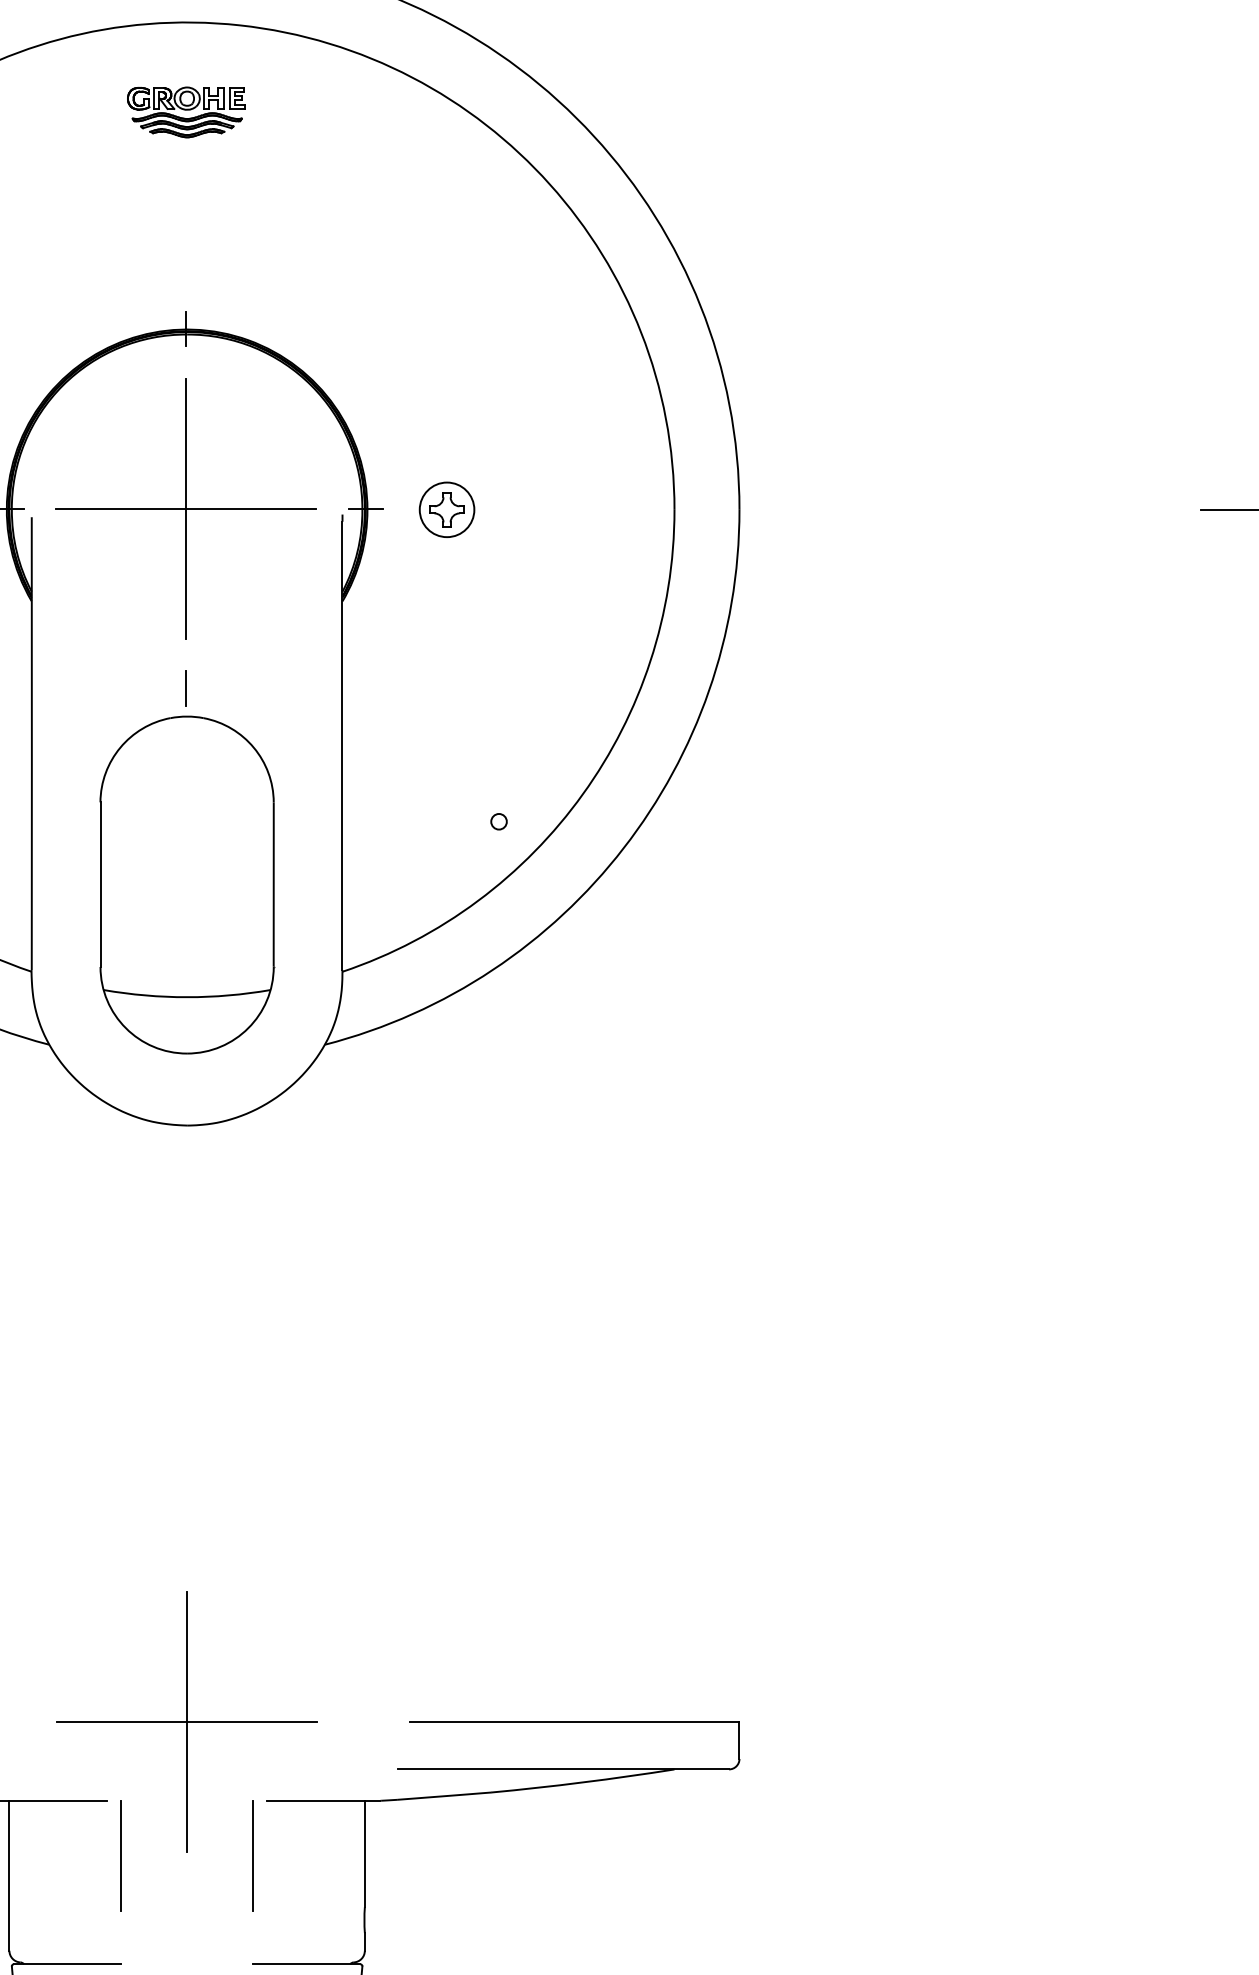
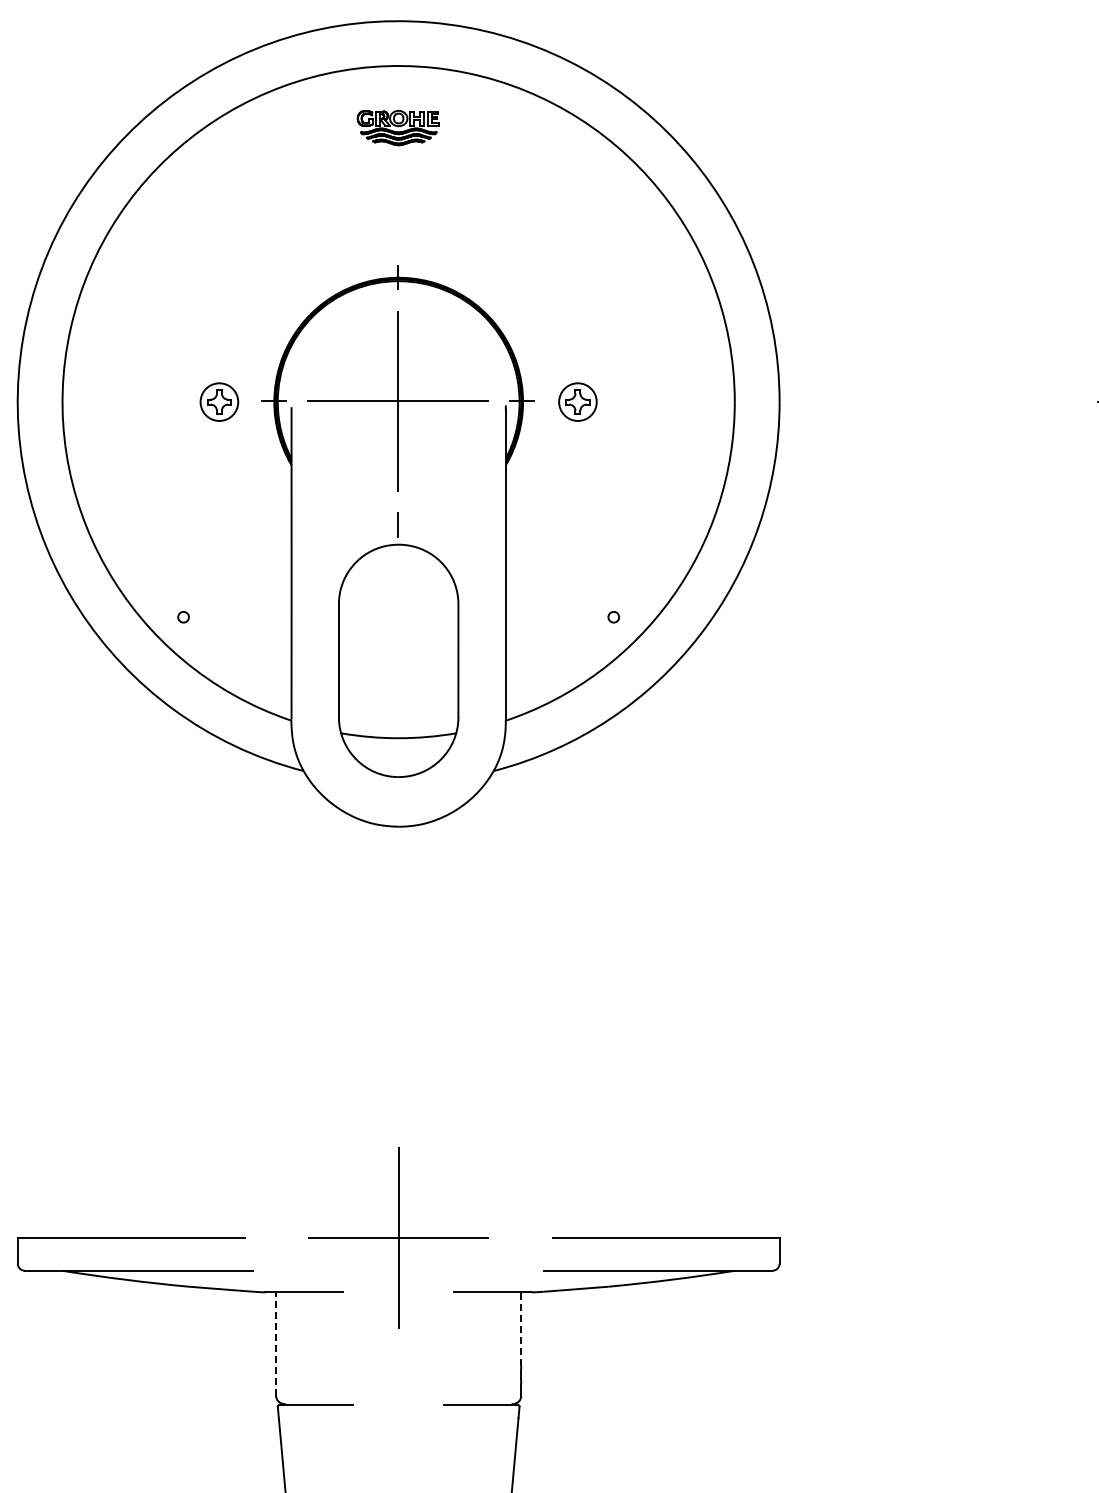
line: (120, 1854) -> (352, 1329), removed
line: (365, 1854) -> (521, 1329), solid -> dashed
line: (253, 1855) -> (444, 1330), removed
line: (9, 1876) -> (276, 1344), solid -> dashed

